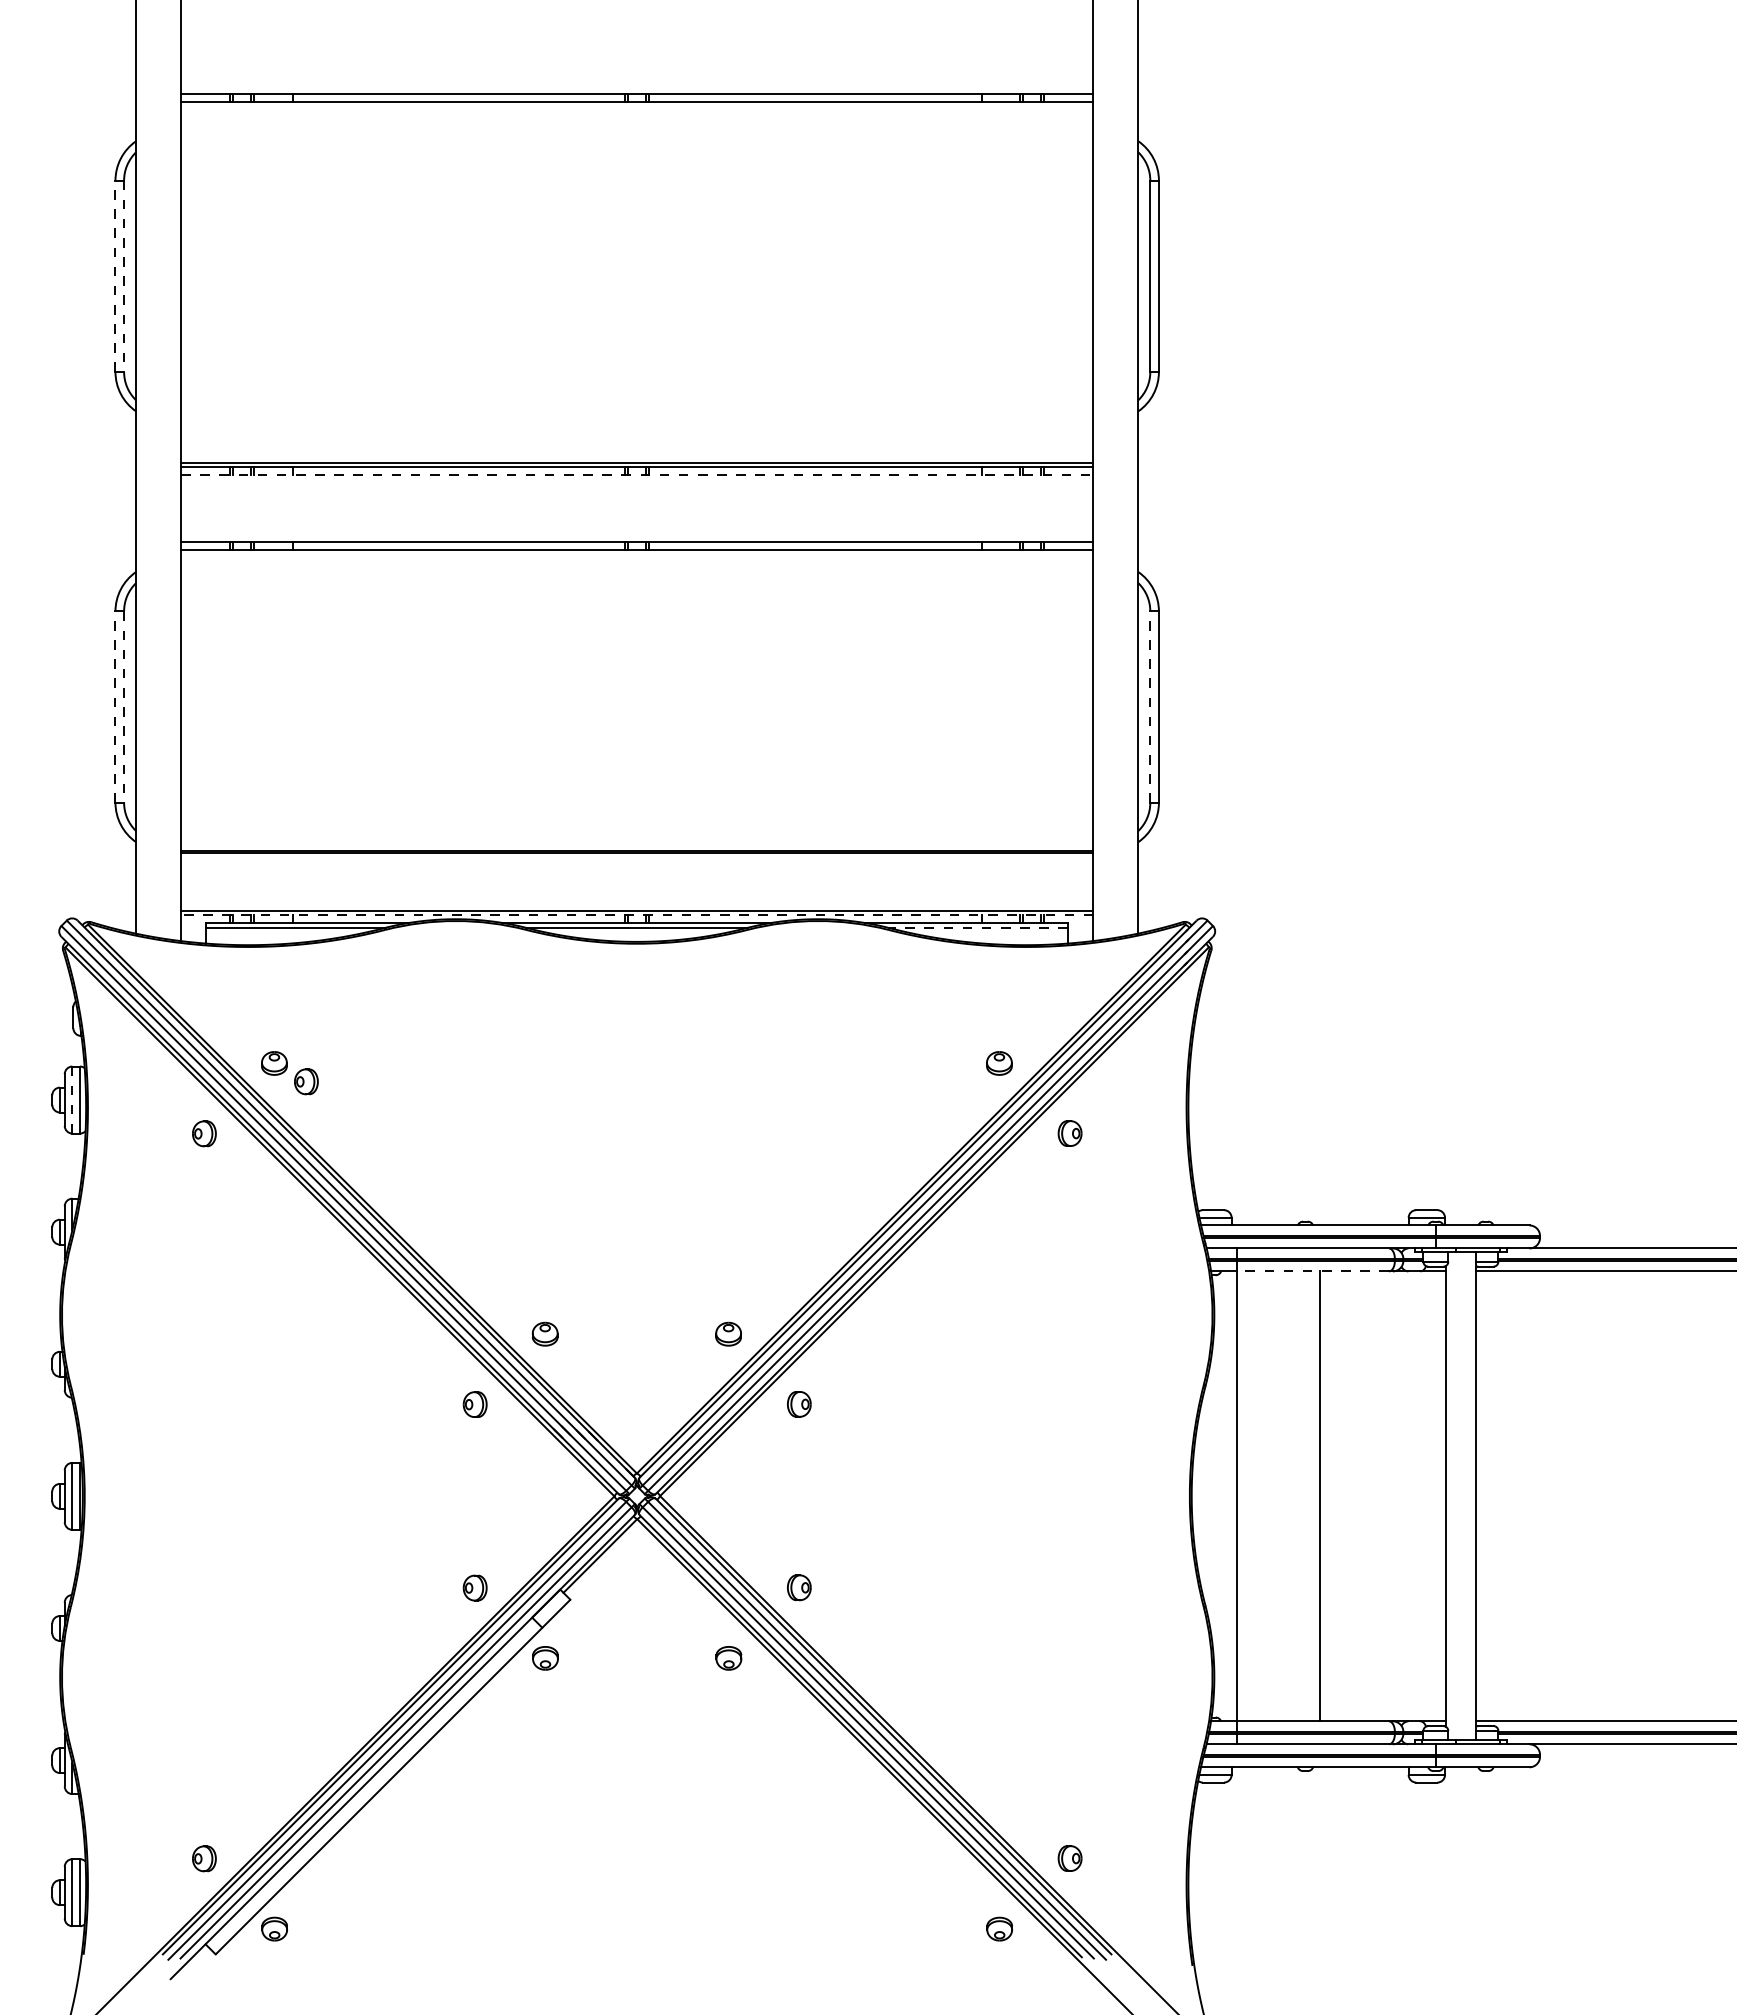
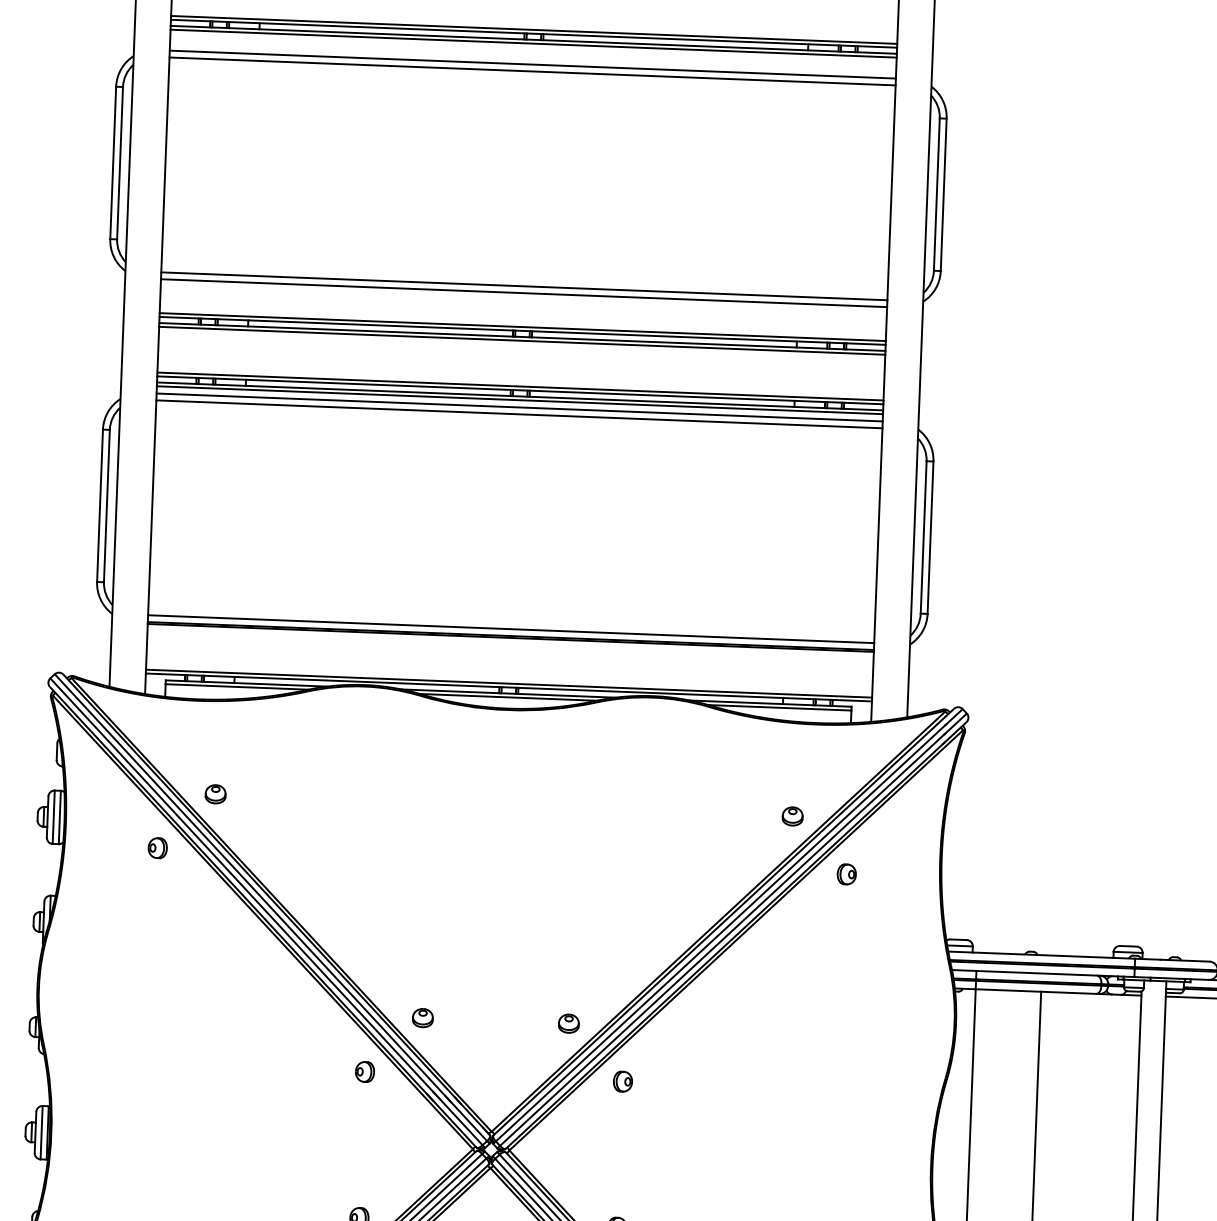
line: (637, 89) -> (534, 30), added
line: (637, 106) -> (533, 43), added
line: (637, 132) -> (533, 64), added
line: (637, 141) -> (532, 71), added
line: (115, 276) -> (113, 163), dashed -> solid
line: (124, 276) -> (120, 163), dashed -> solid
line: (637, 411) -> (524, 286), added
line: (637, 419) -> (524, 292), added
line: (637, 474) -> (522, 336), dashed -> solid
line: (637, 479) -> (522, 340), added
line: (637, 537) -> (520, 386), added
line: (637, 554) -> (520, 400), added
line: (637, 563) -> (519, 407), added
line: (637, 572) -> (519, 414), added
line: (115, 707) -> (100, 506), dashed -> solid
line: (124, 707) -> (107, 506), dashed -> solid
line: (1150, 707) -> (923, 537), dashed -> solid
line: (637, 842) -> (511, 629), added
line: (636, 915) -> (508, 687), dashed -> solid
line: (978, 927) -> (780, 707), dashed -> solid
part: (306, 1081) -> (240, 809), removed
line: (72, 1100) -> (53, 817), dashed -> solid
line: (1313, 1271) -> (1036, 991), dashed -> solid

